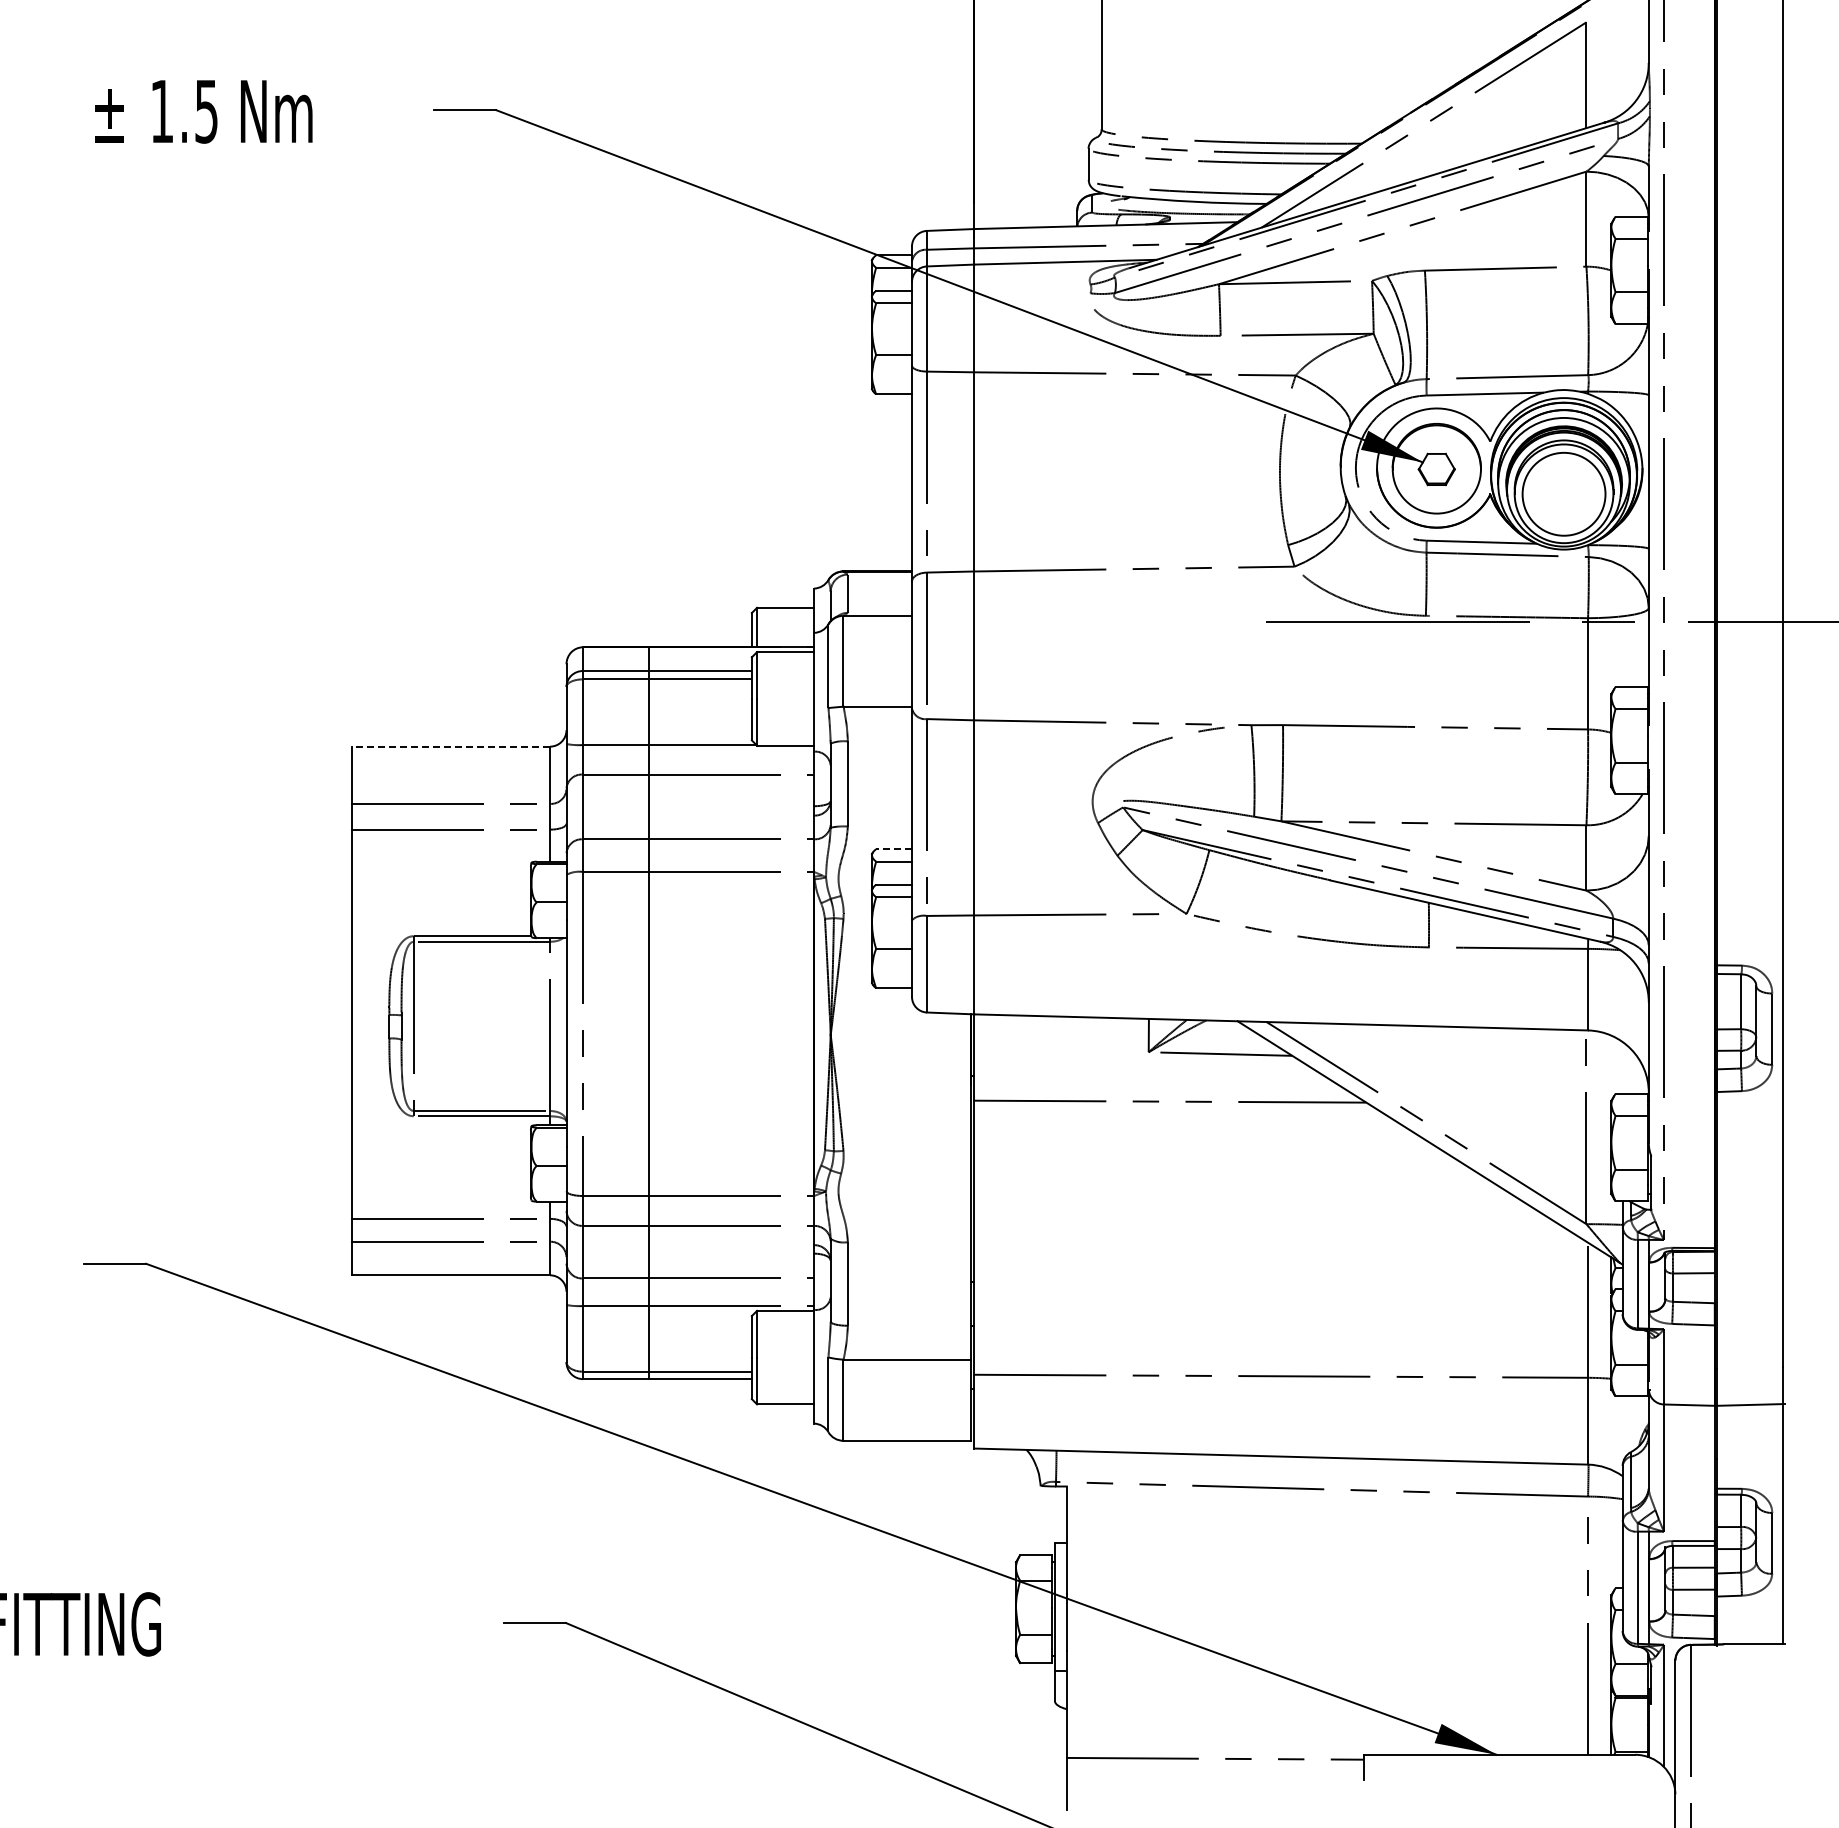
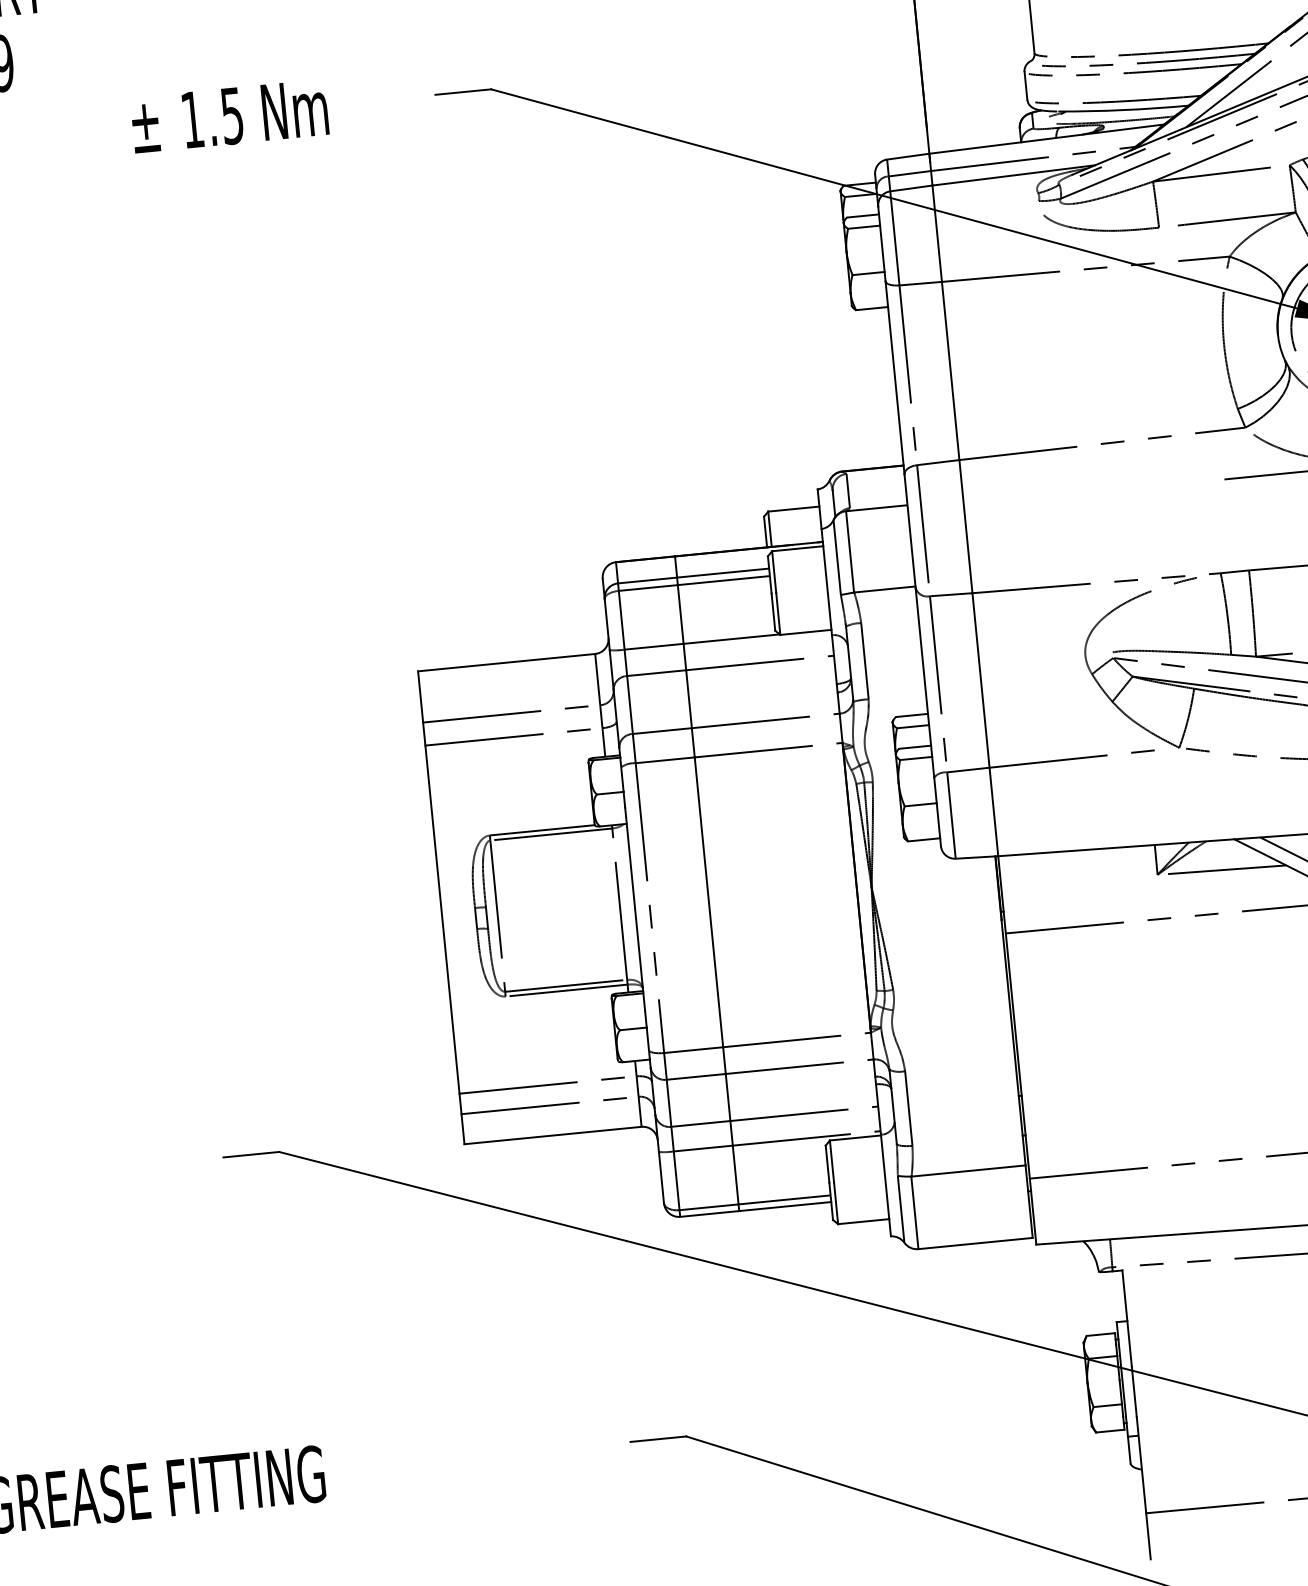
line: (451, 746) -> (507, 662), dashed -> solid
line: (894, 849) -> (912, 715), dashed -> solid

